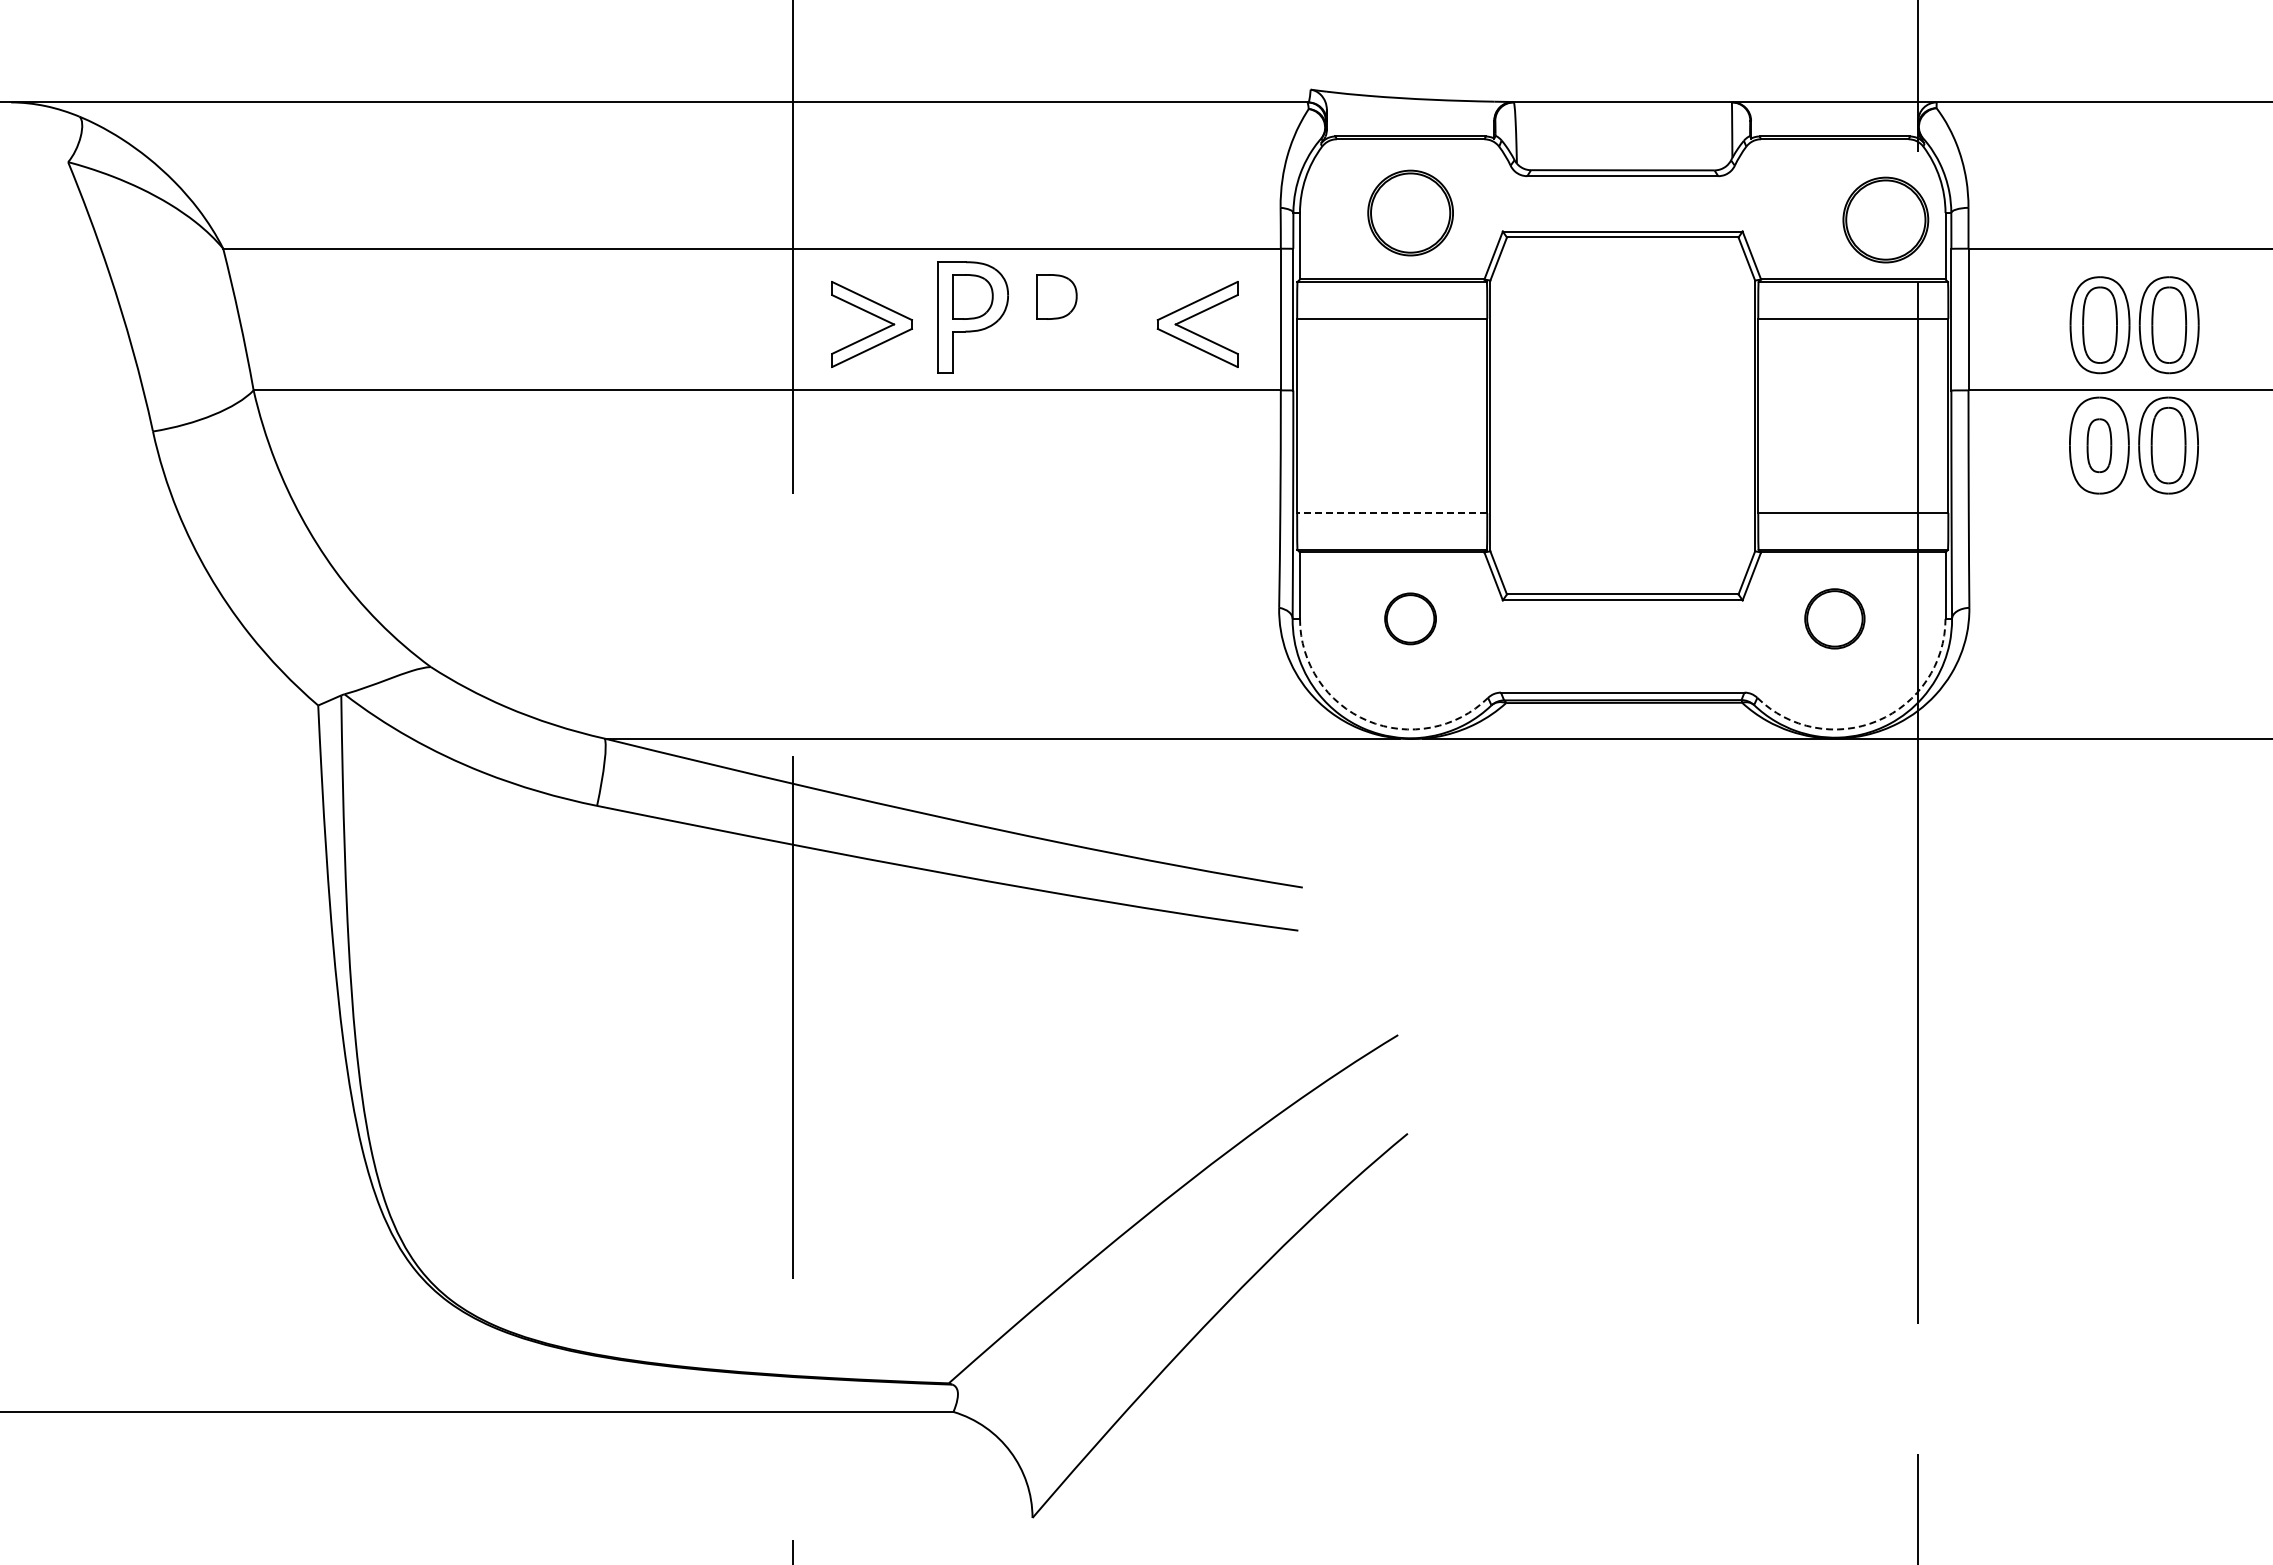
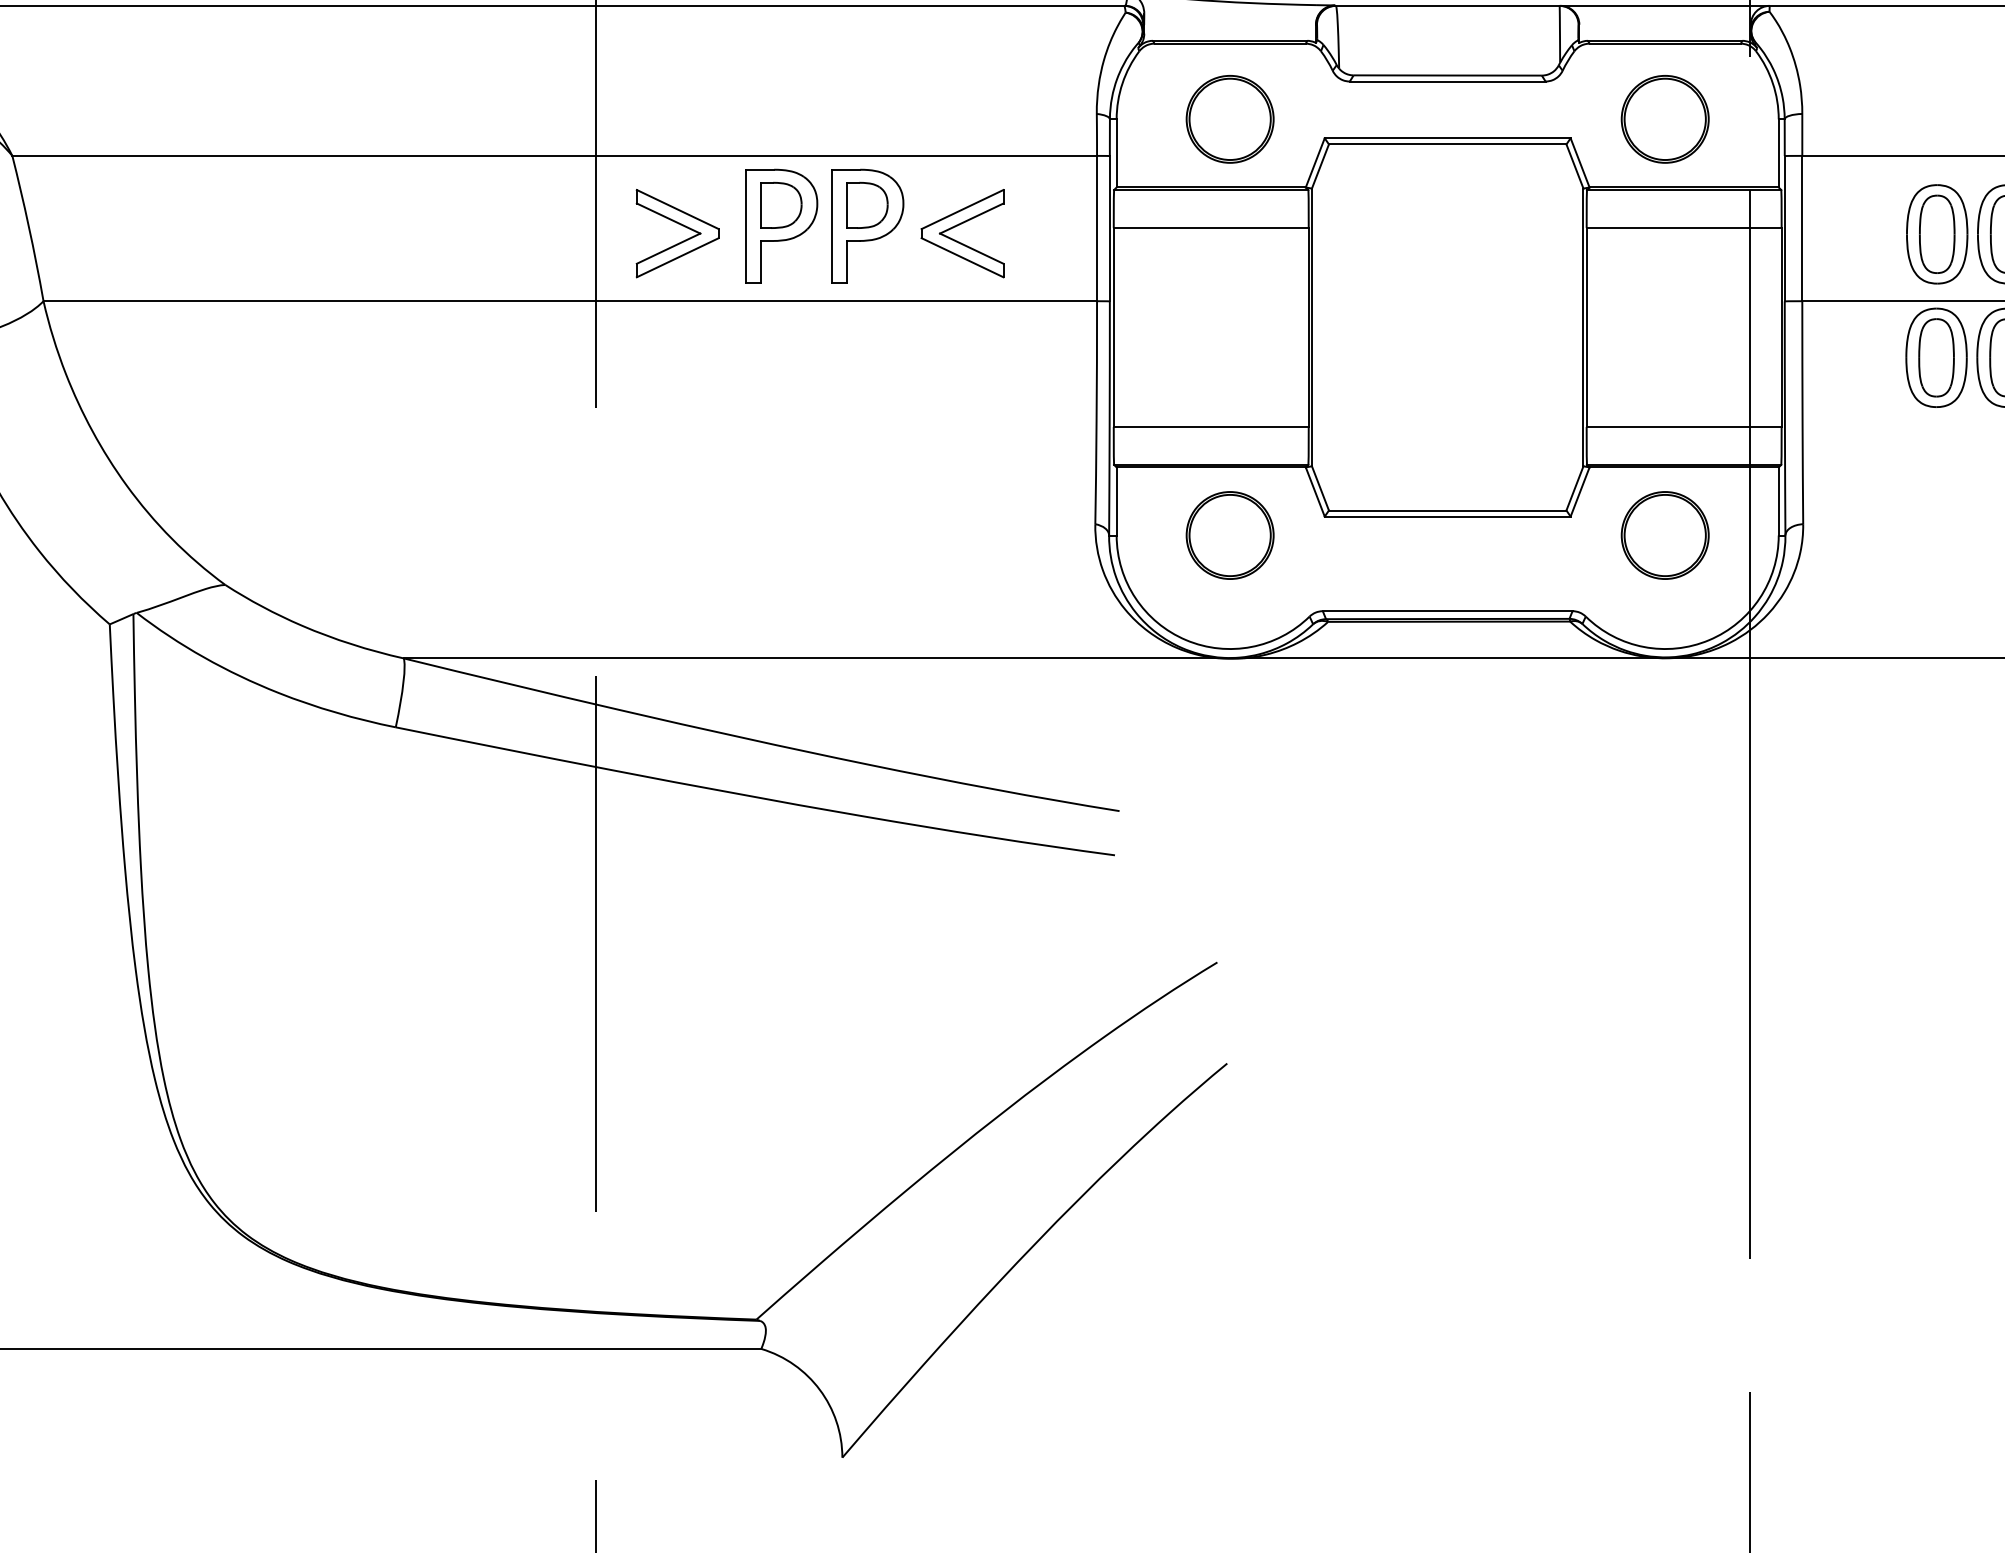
part: (1885, 219) -> (1664, 118), moved
part: (1056, 317) -> (866, 226), added
part: (1193, 317) -> (958, 226), moved
part: (2099, 445) -> (1936, 357), size x1.43
line: (1391, 513) -> (1210, 427), dashed -> solid
part: (1410, 618) -> (1230, 535), size x1.67
part: (1834, 618) -> (1664, 535), size x1.43
arc: (1367, 720) -> (1185, 639), dashed -> solid
arc: (1877, 720) -> (1708, 639), dashed -> solid

